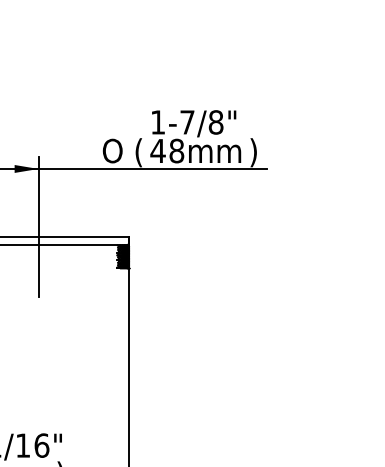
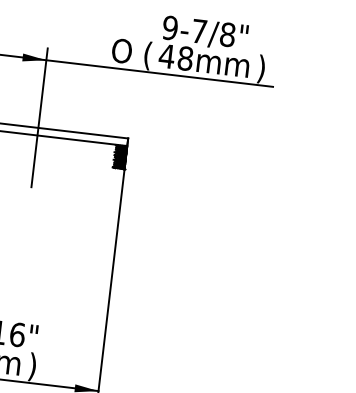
text: (157, 122) -> (169, 28), 1-7/8" -> 9-7/8"

